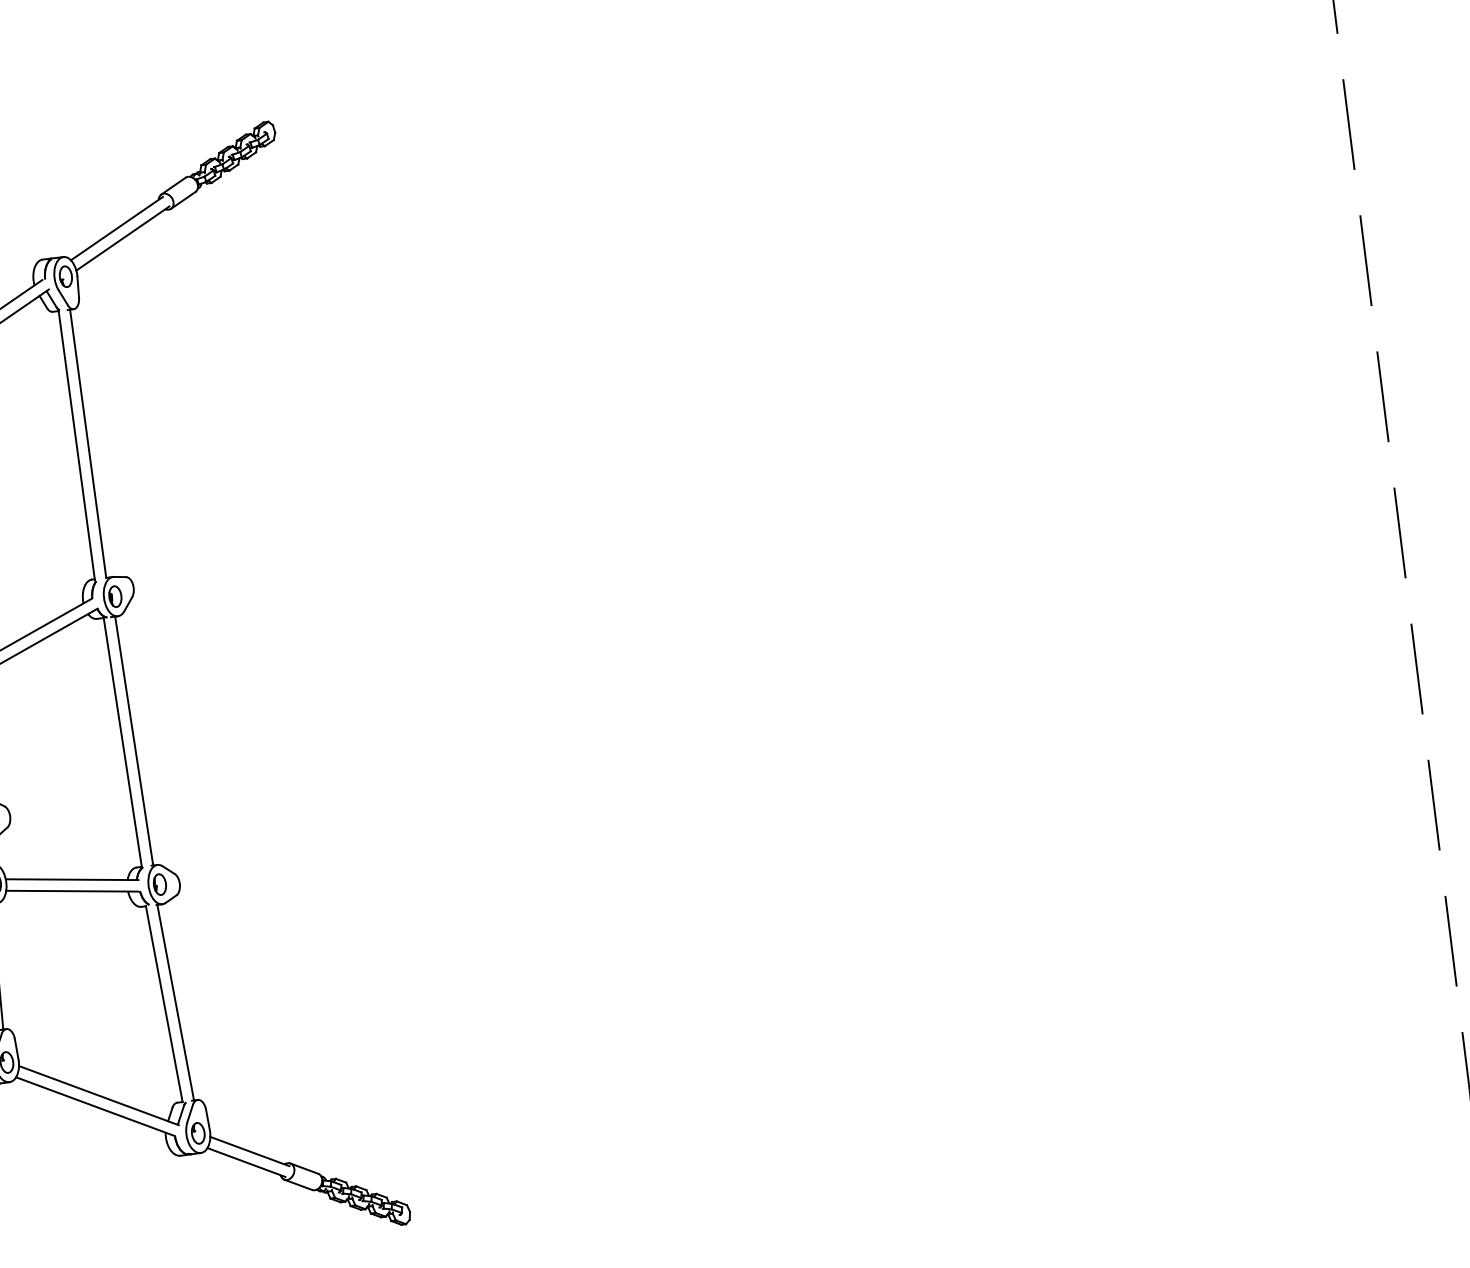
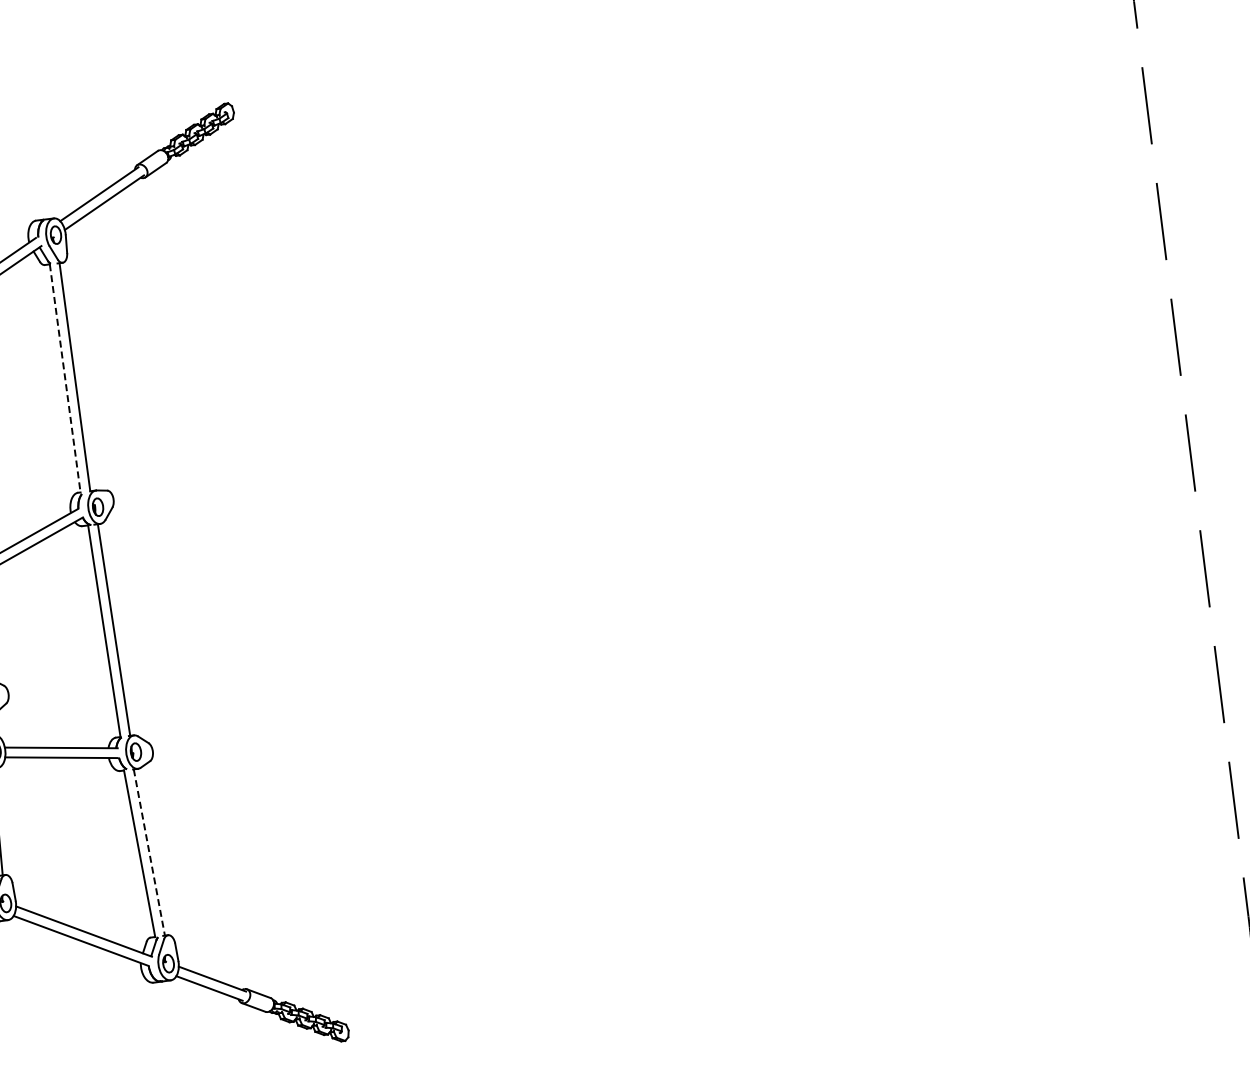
line: (77, 445) -> (65, 378), solid -> dashed
line: (175, 1002) -> (149, 852), solid -> dashed

